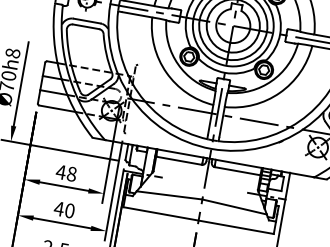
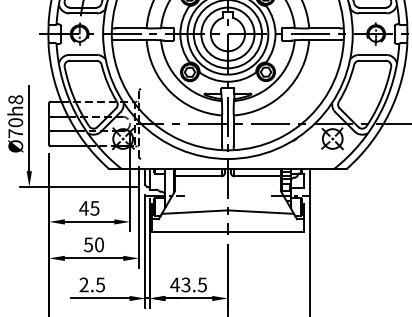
text: (71, 174) -> (94, 208), 48 -> 45
text: (59, 208) -> (88, 244), 40 -> 50

